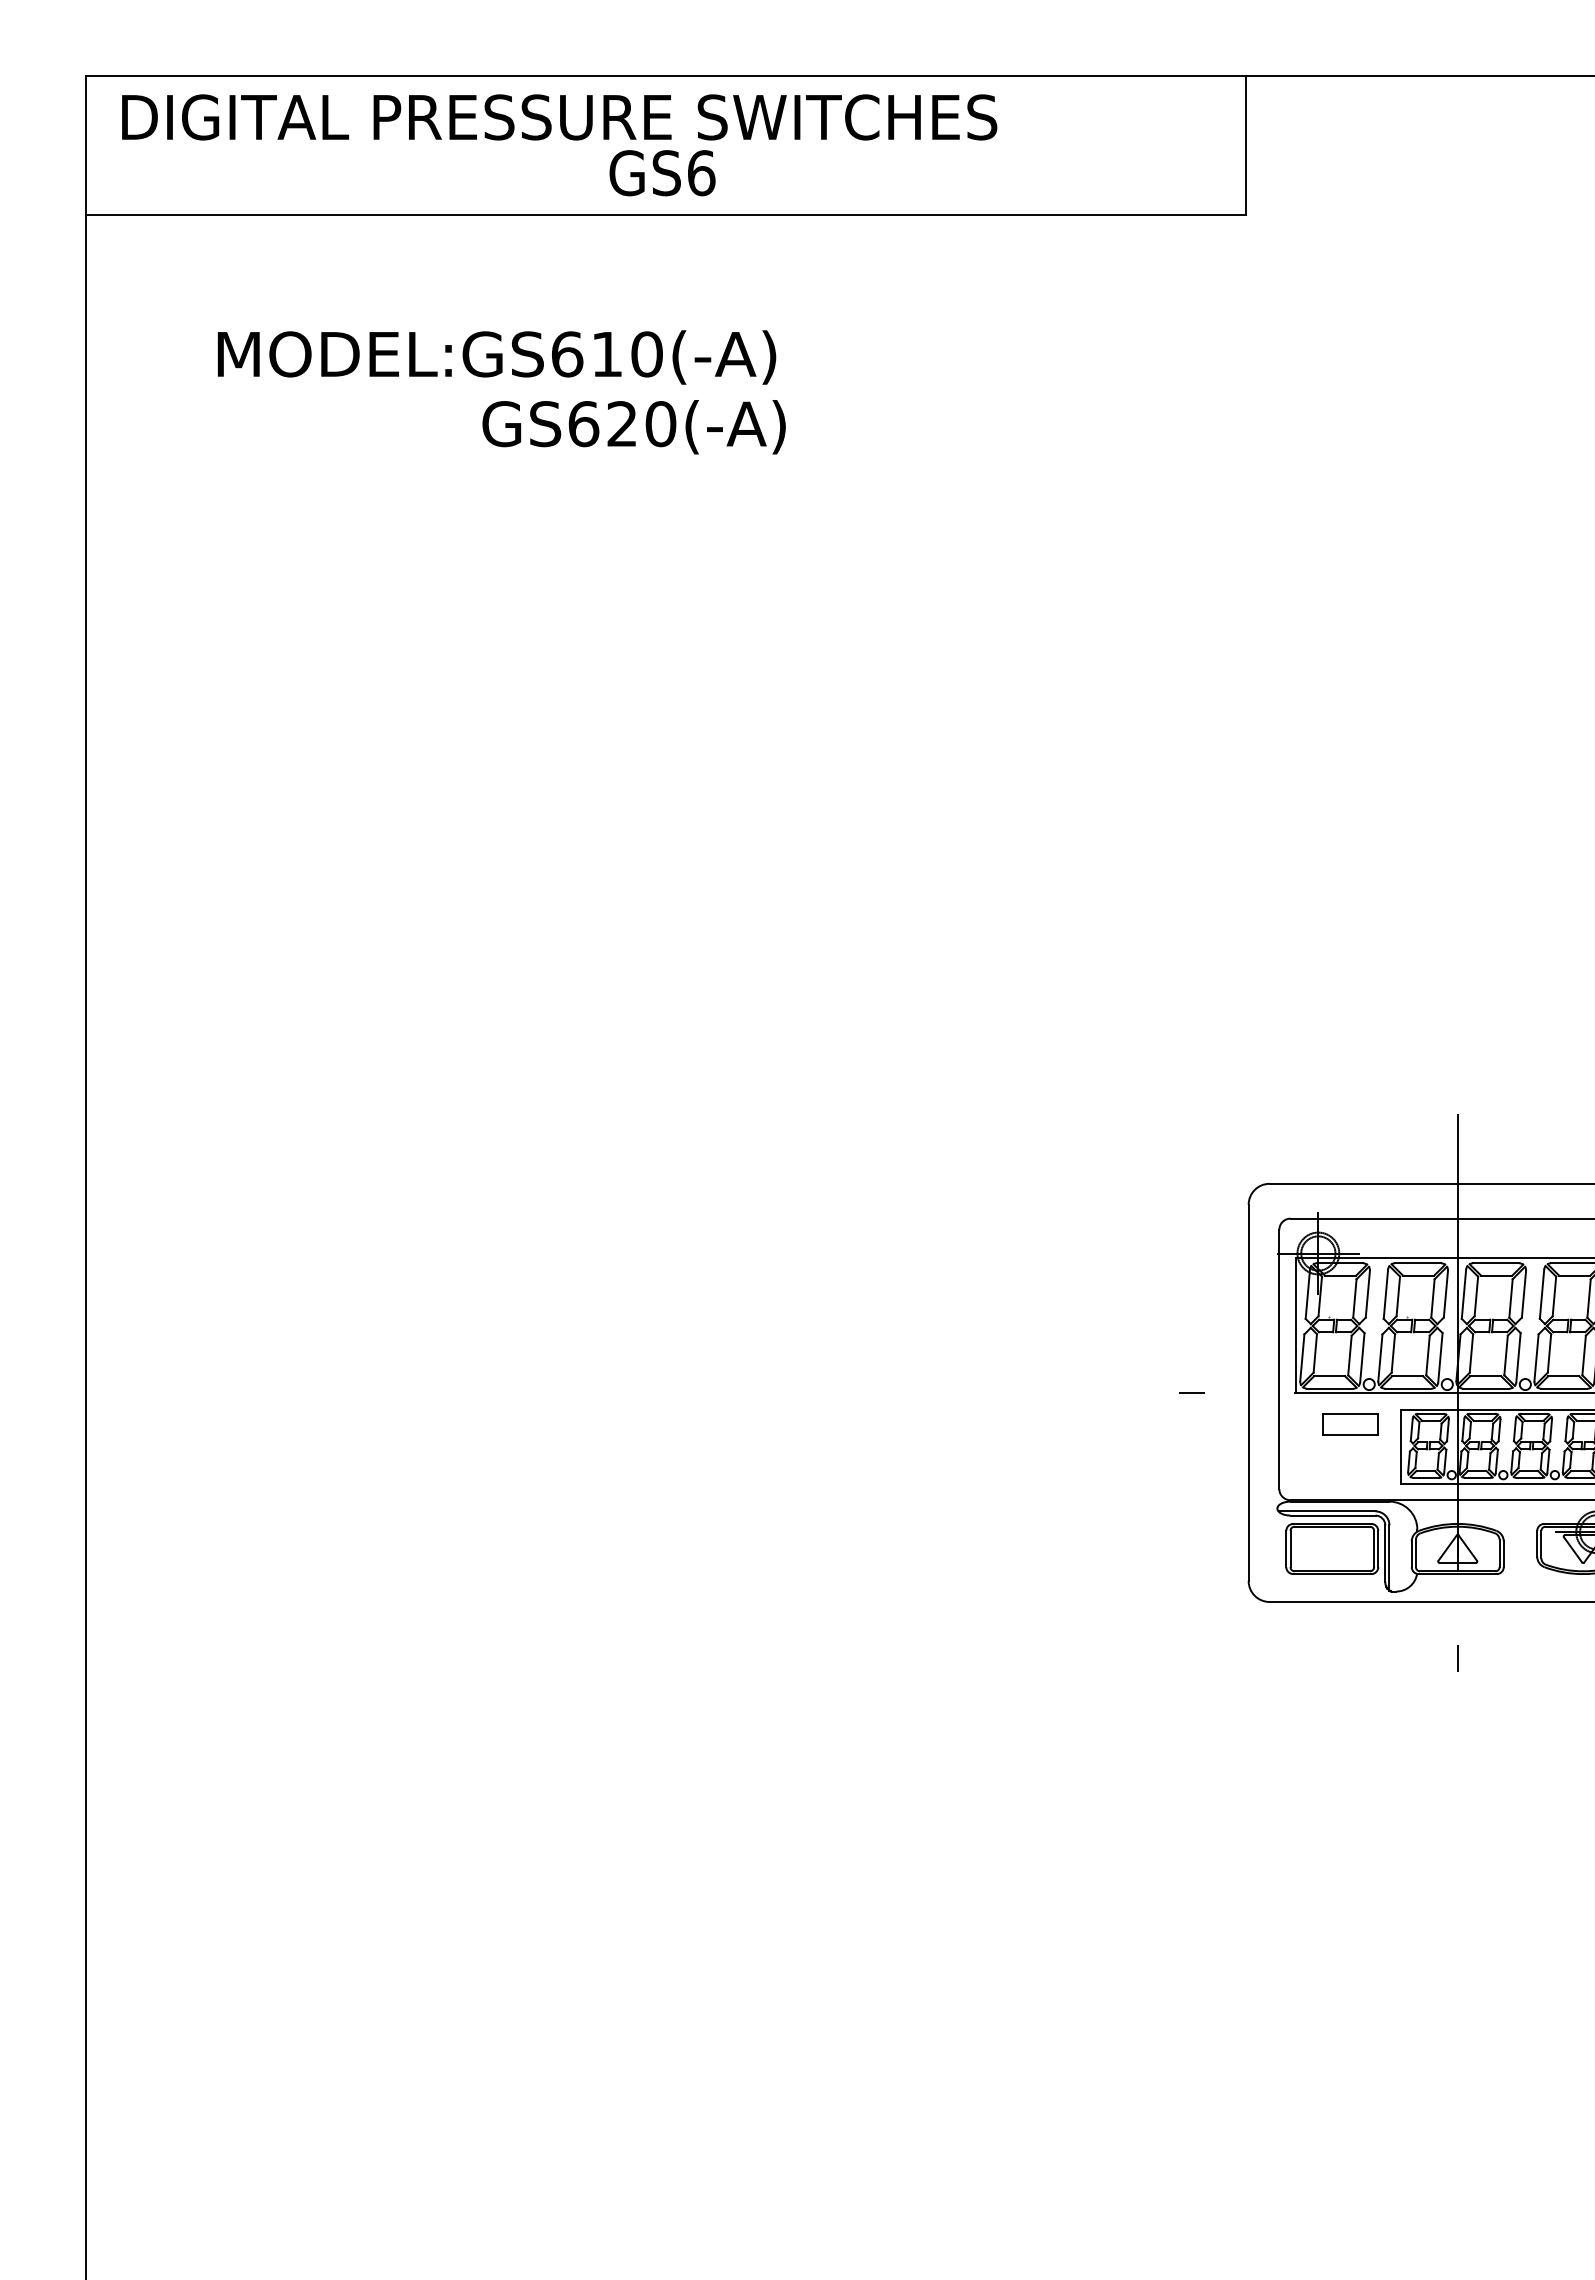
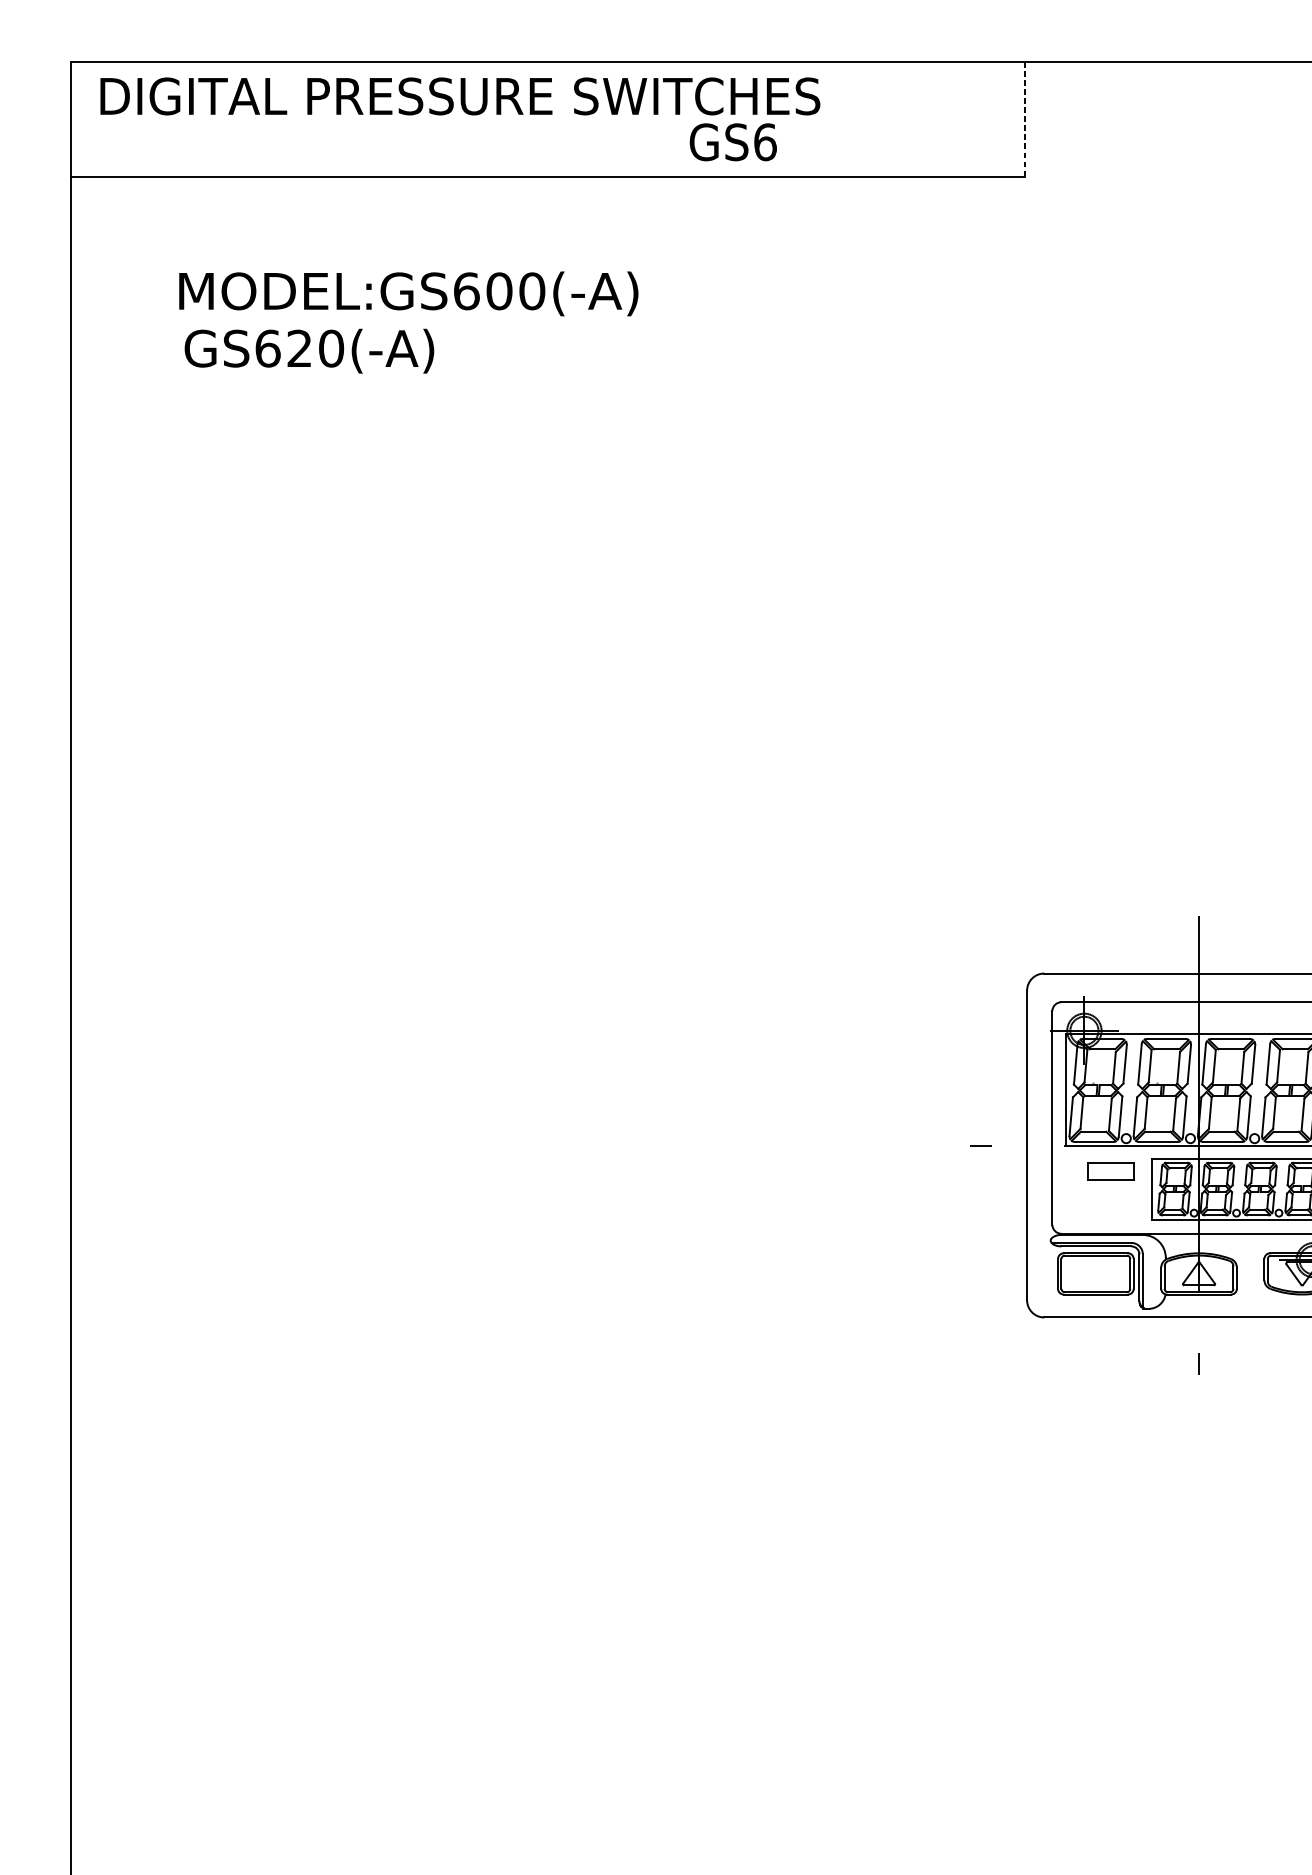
line: (1245, 145) -> (1024, 119), solid -> dashed
text: (662, 173) -> (733, 142), moved
text: (607, 354) -> (499, 291), MODEL:GS610(-A) -> MODEL:GS600(-A)
text: (633, 427) -> (308, 351), moved

